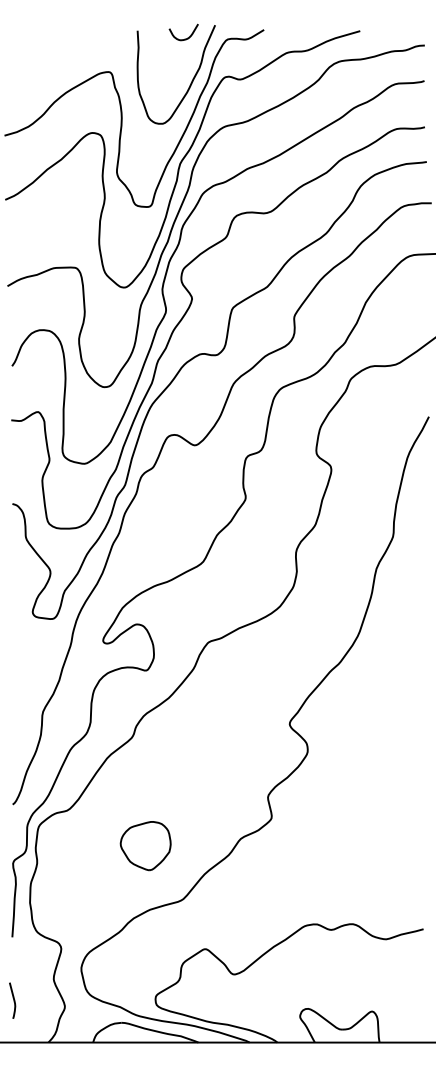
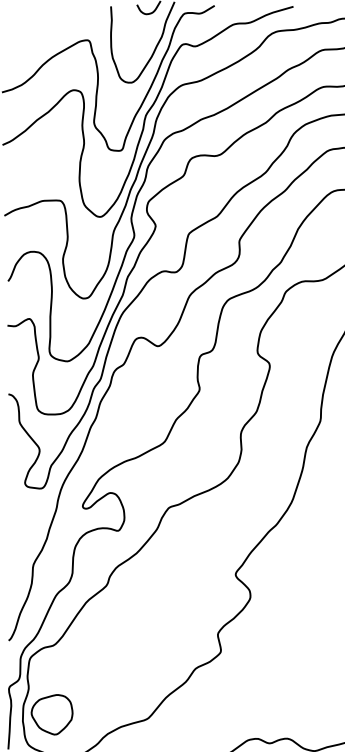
part: (145, 846) -> (51, 715), moved

